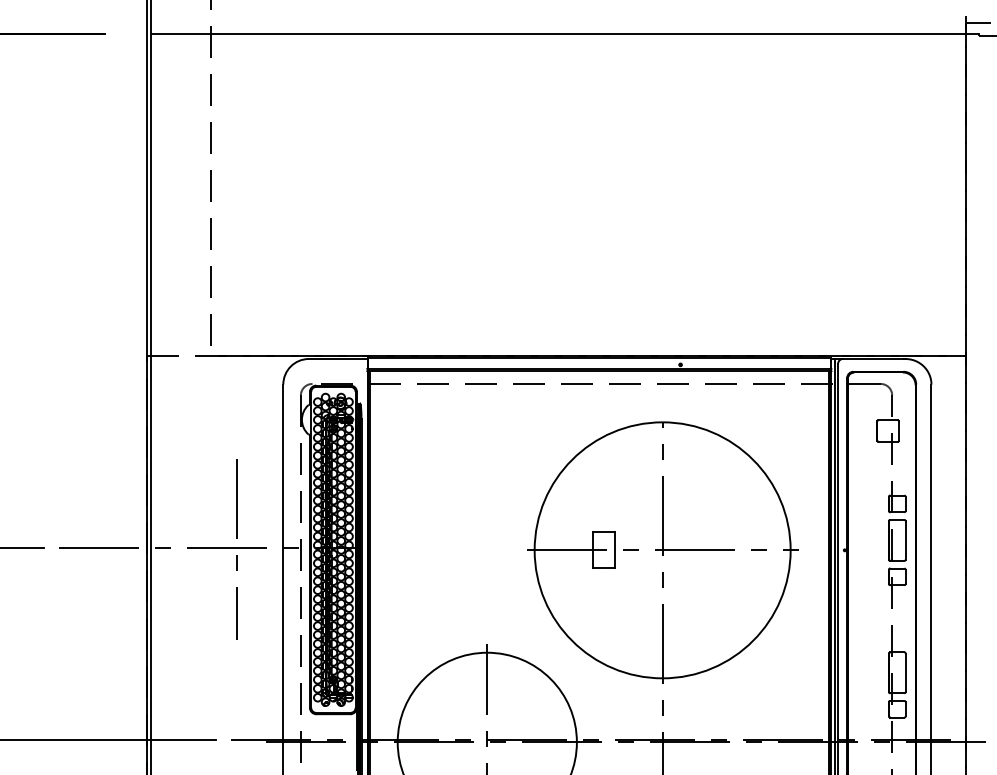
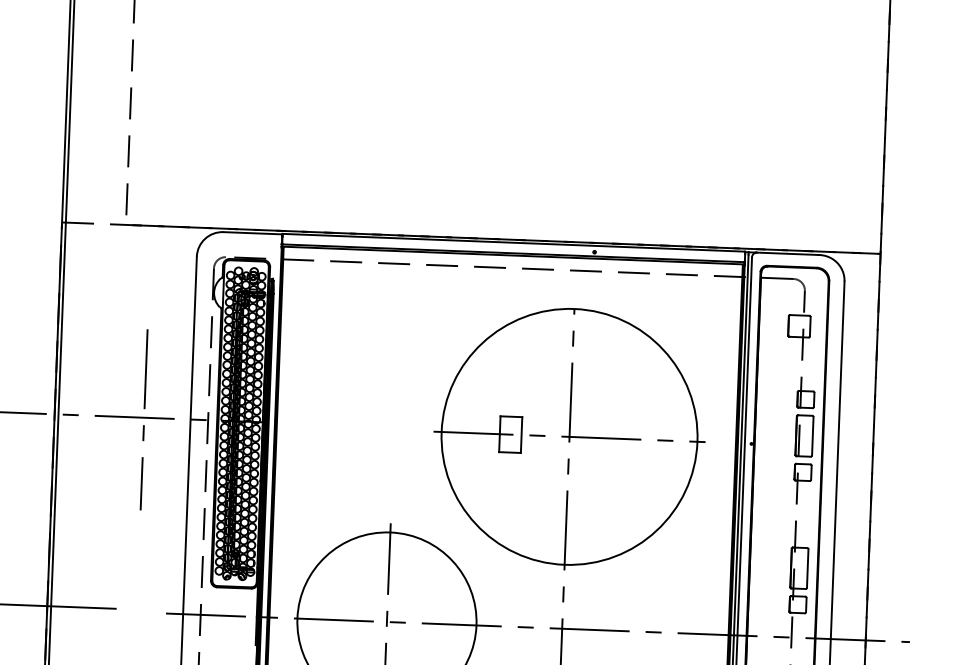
line: (595, 739) -> (495, 623), removed

